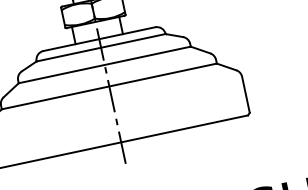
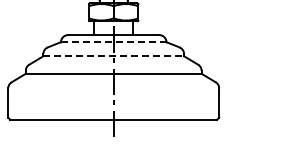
line: (100, 48) -> (113, 42), solid -> dashed
line: (105, 65) -> (114, 56), solid -> dashed

